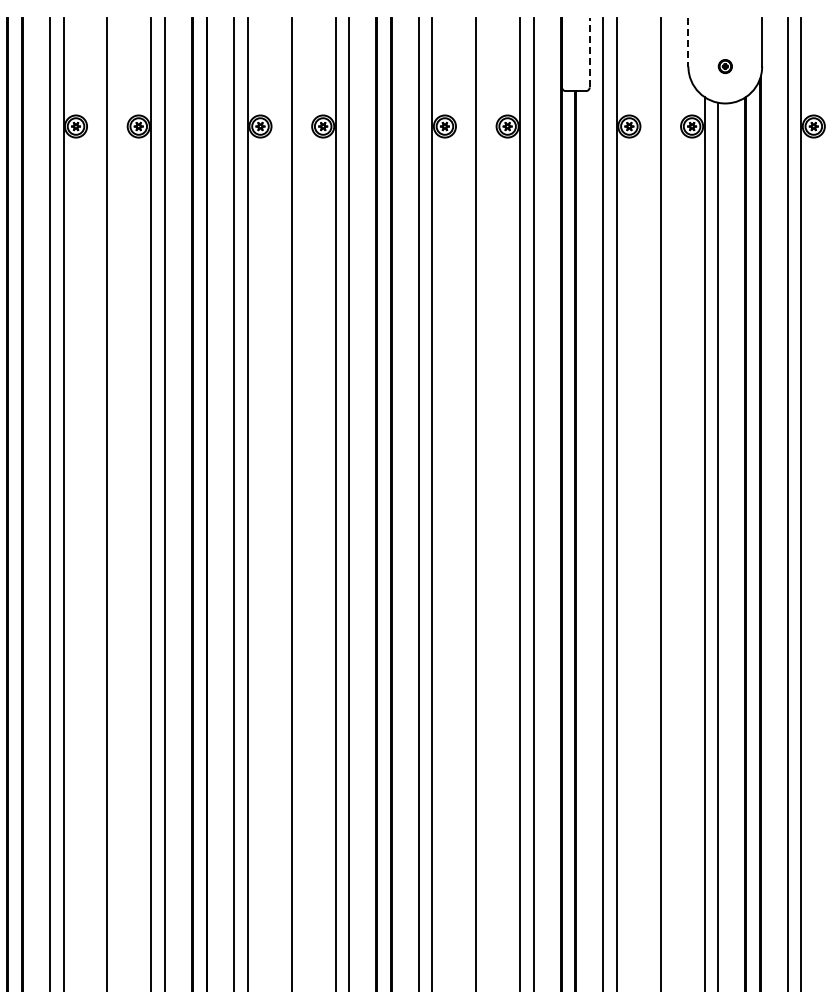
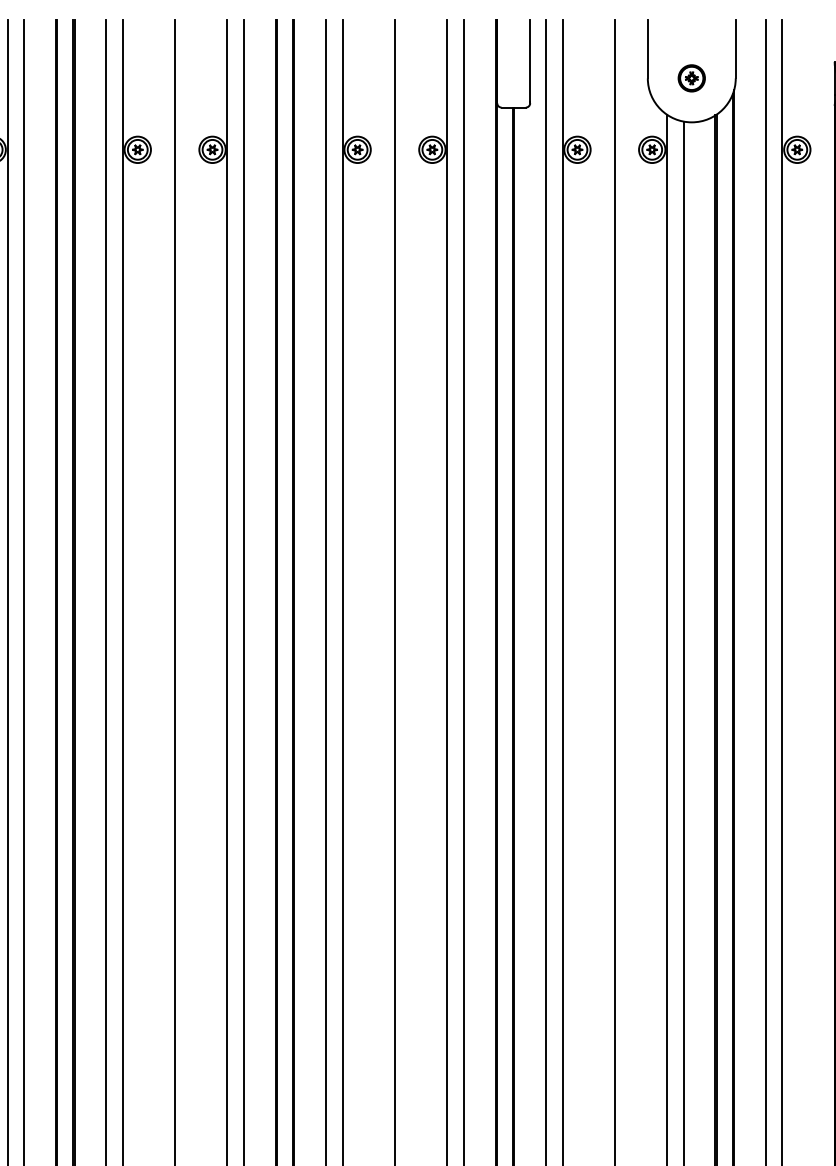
line: (688, 42) -> (647, 49), dashed -> solid
line: (589, 52) -> (529, 61), dashed -> solid
part: (725, 66) -> (692, 78), size x1.67

